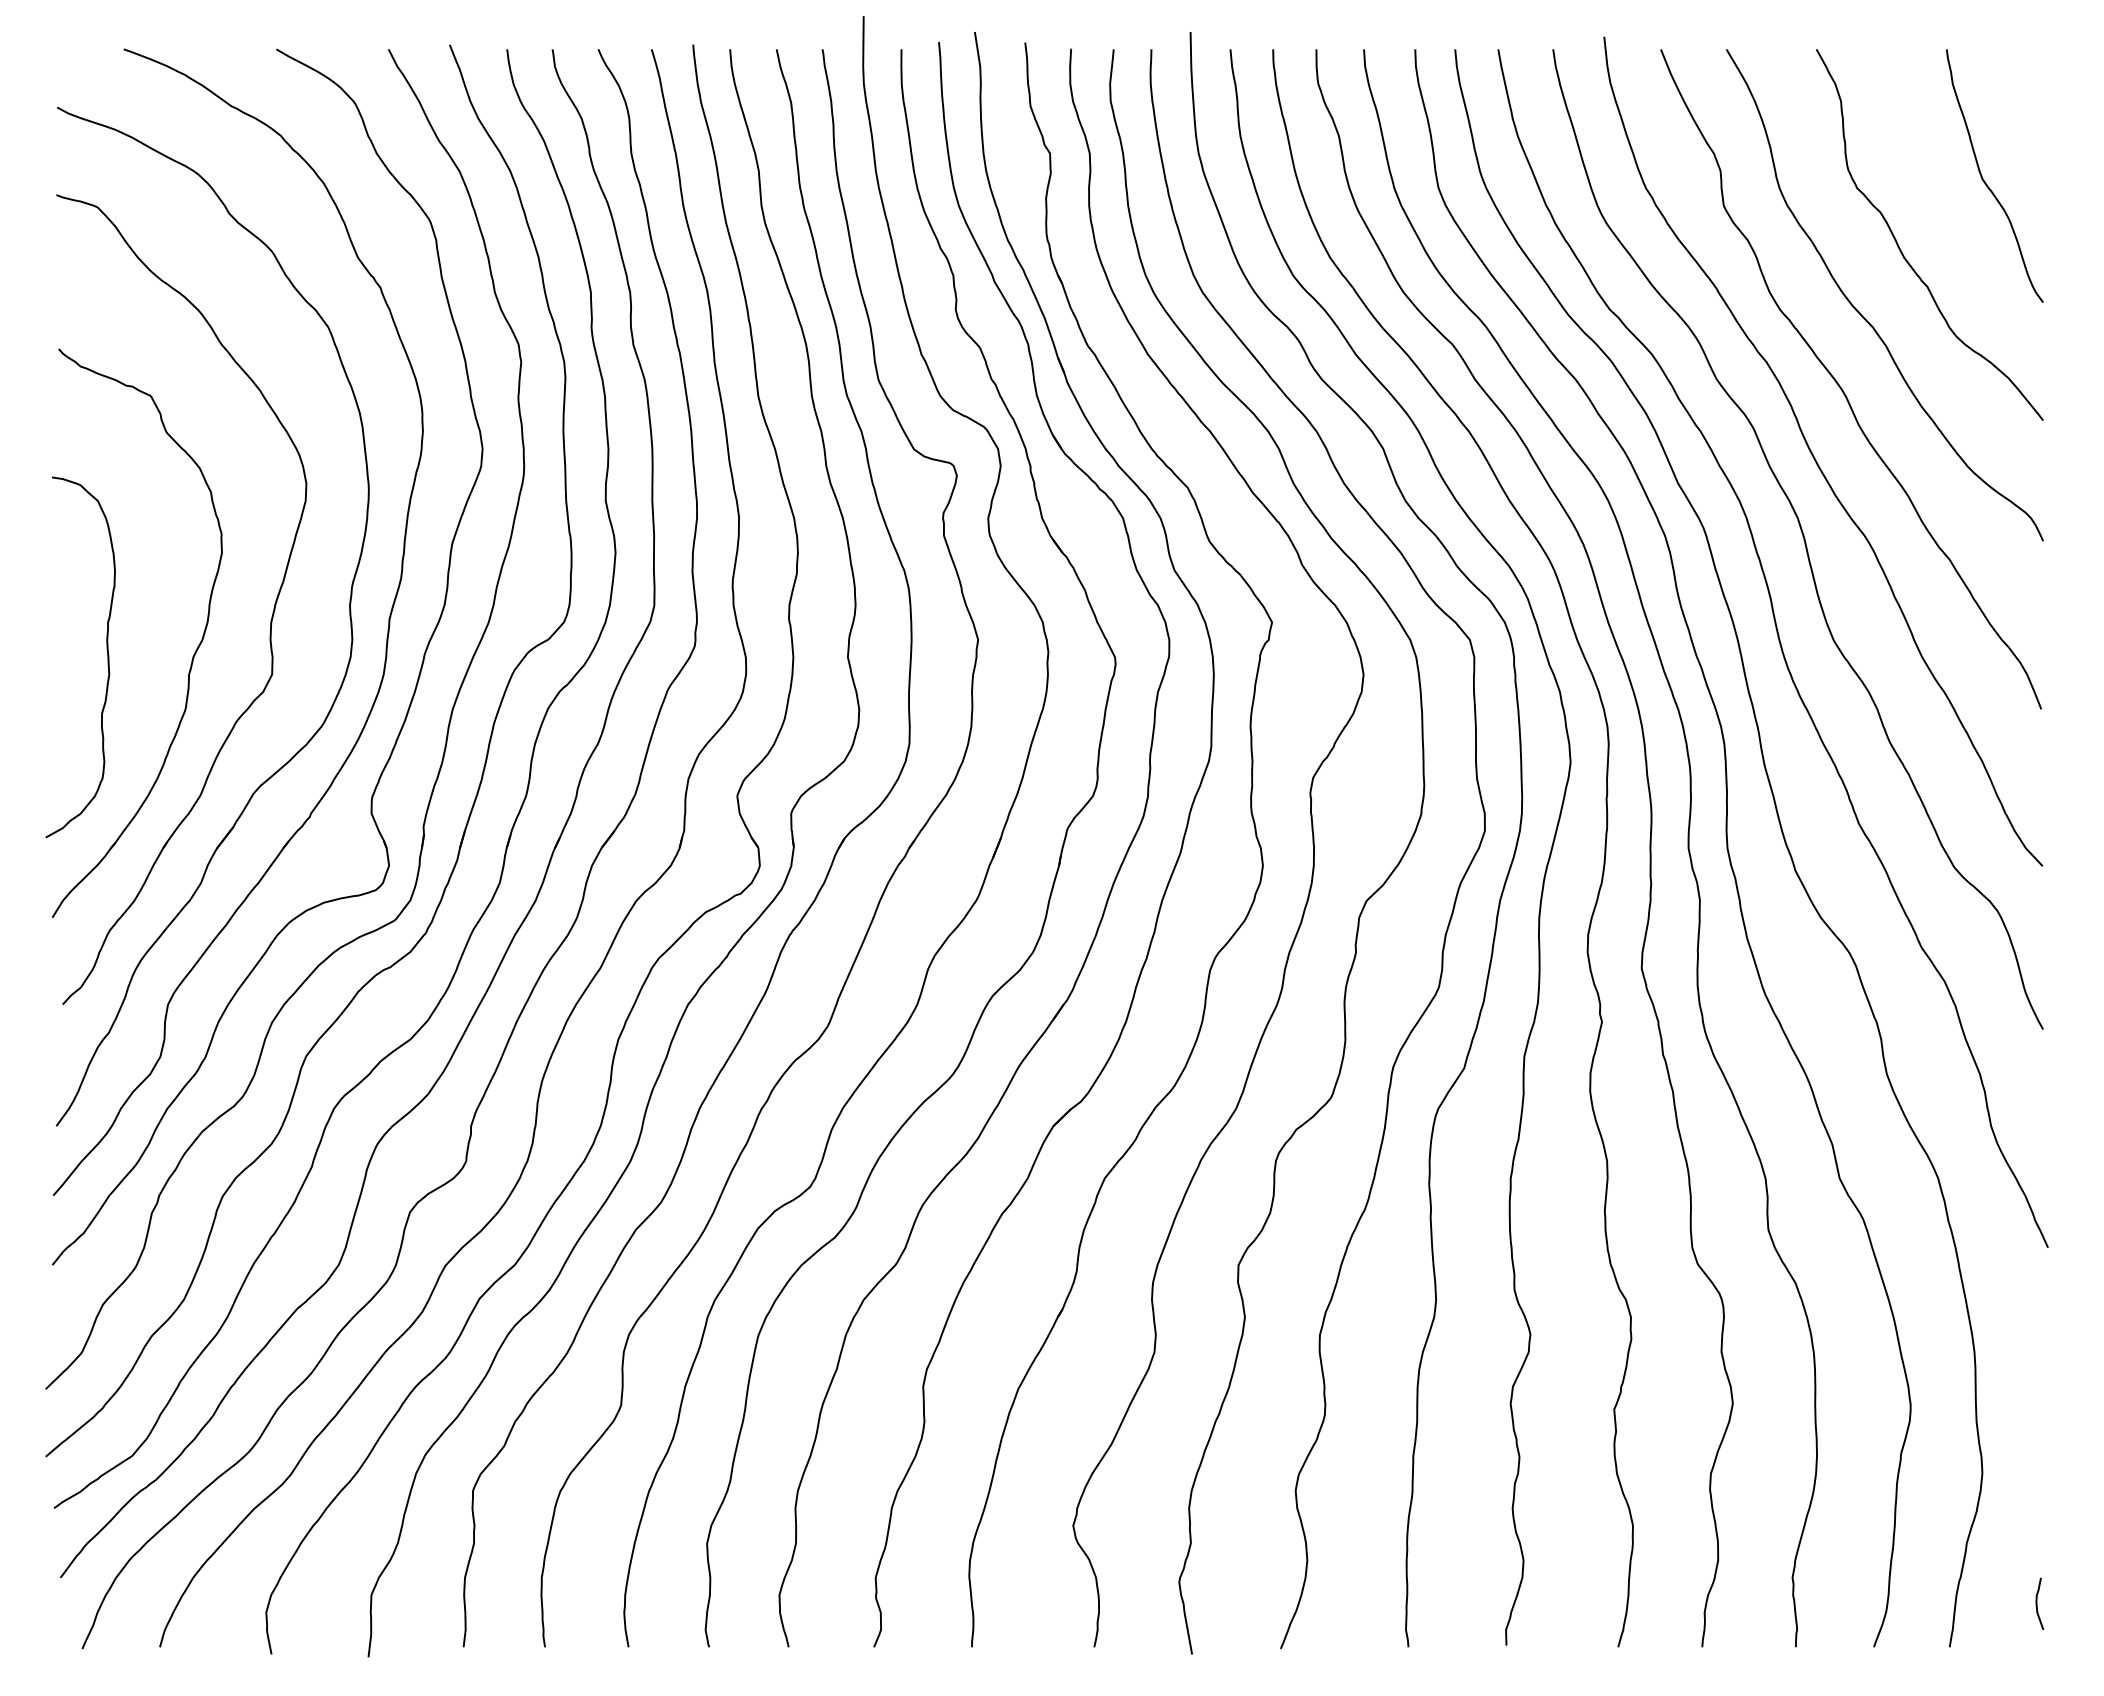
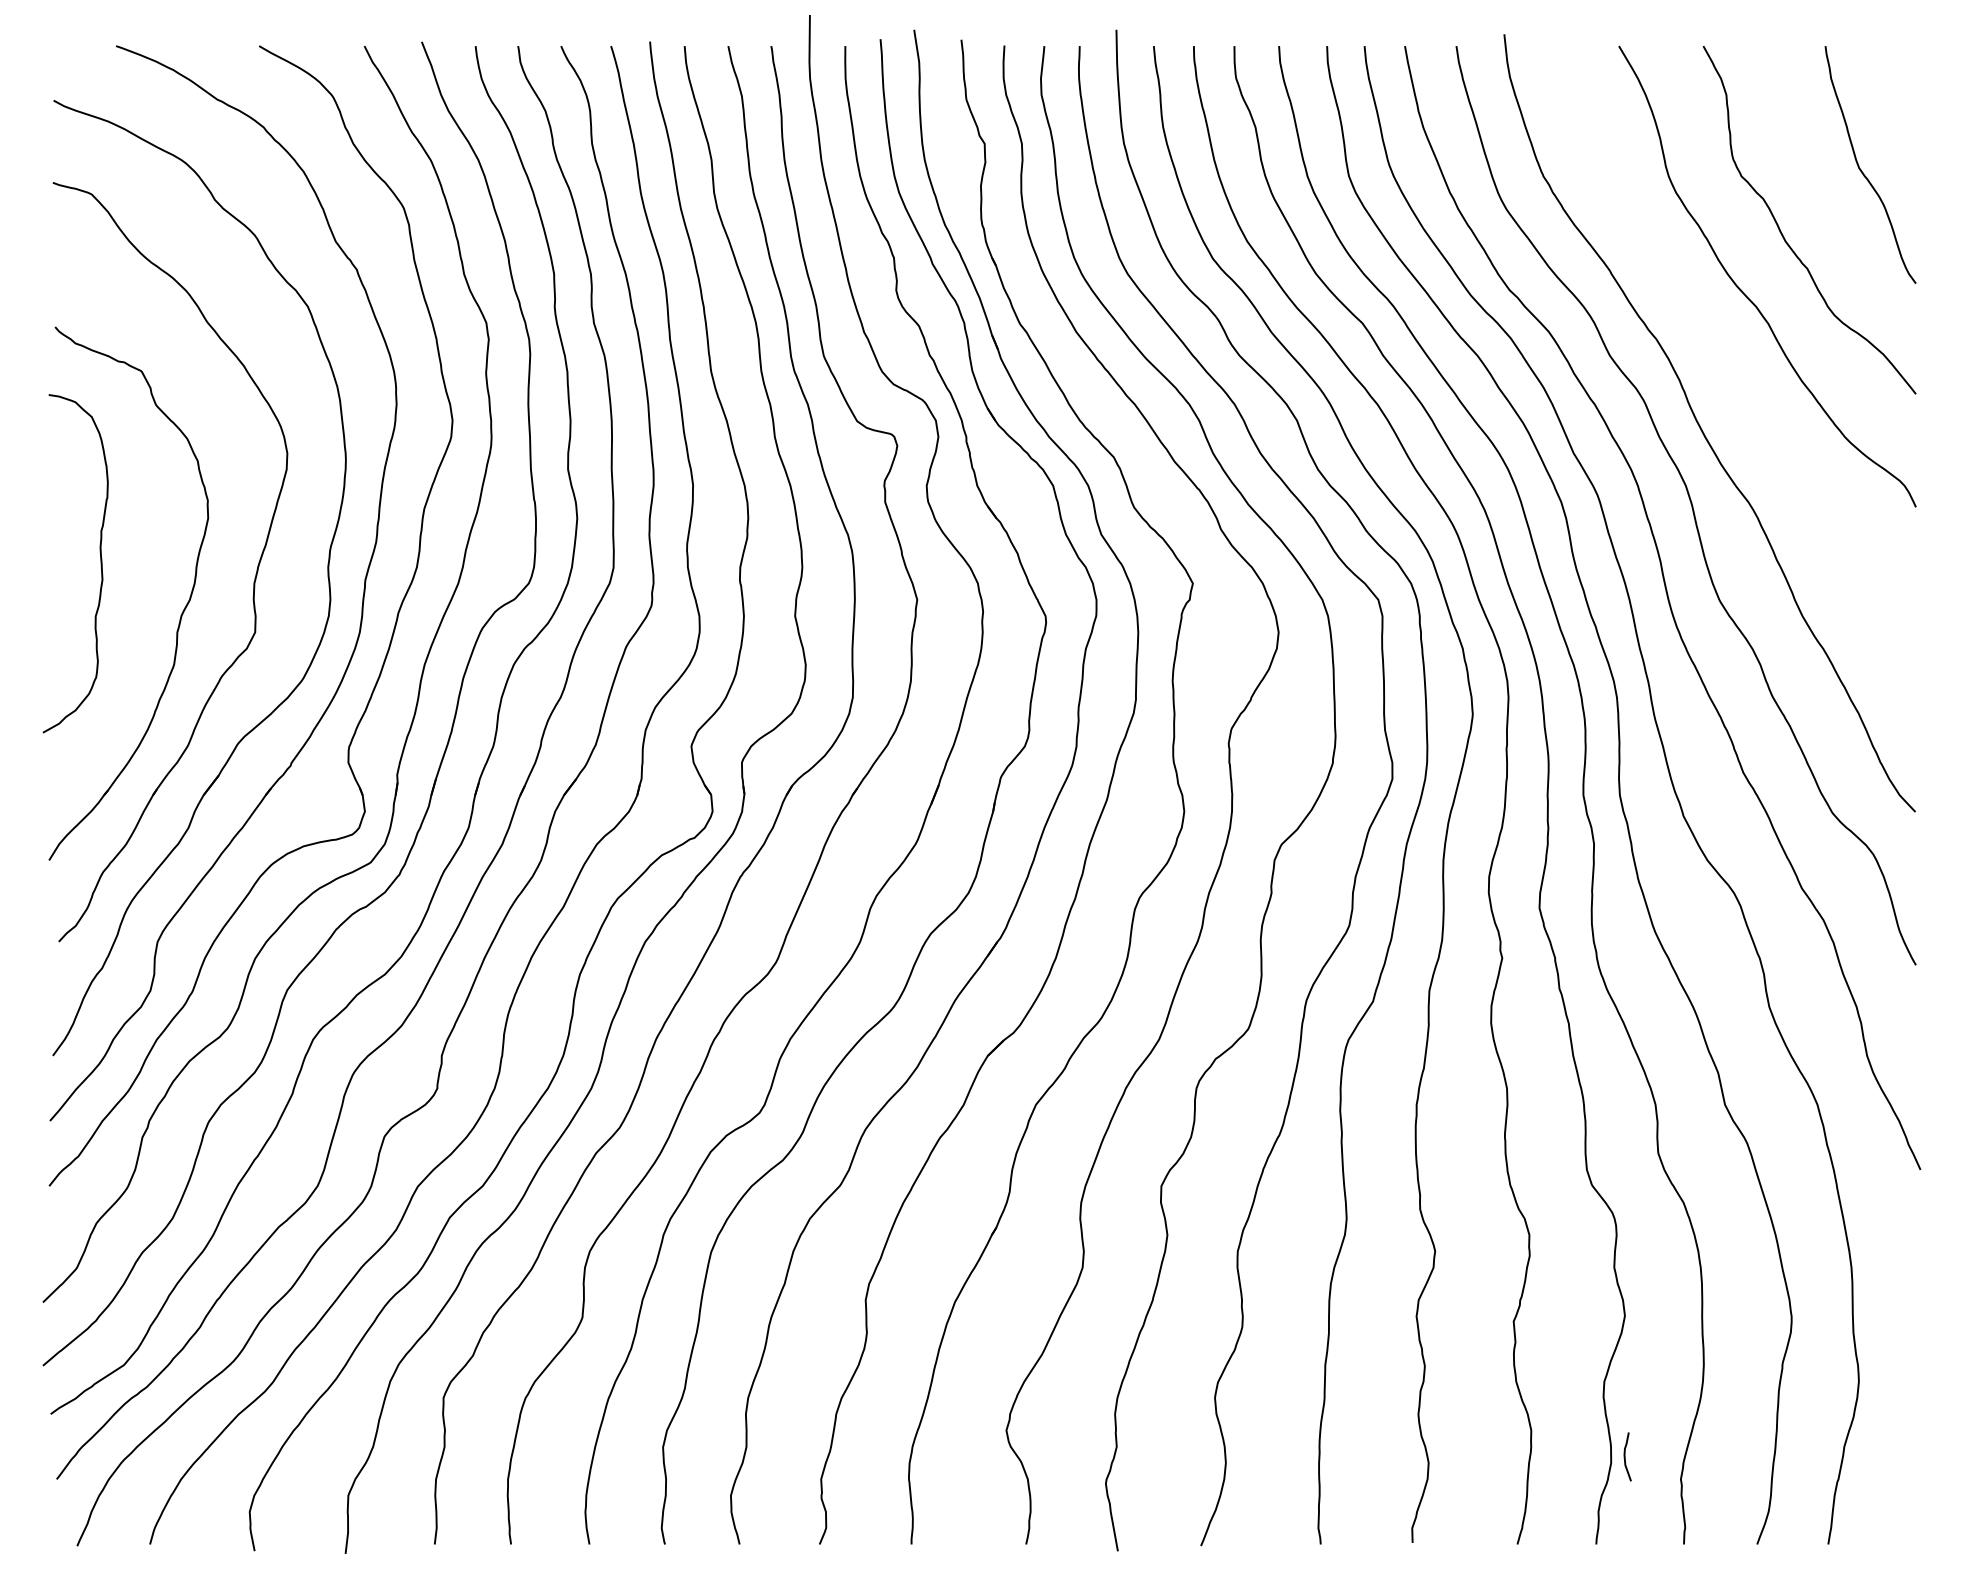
curve: (1840, 385) -> (1725, 361), removed
curve: (106, 650) -> (99, 557), moved
curve: (2037, 1603) -> (1625, 1456), moved

